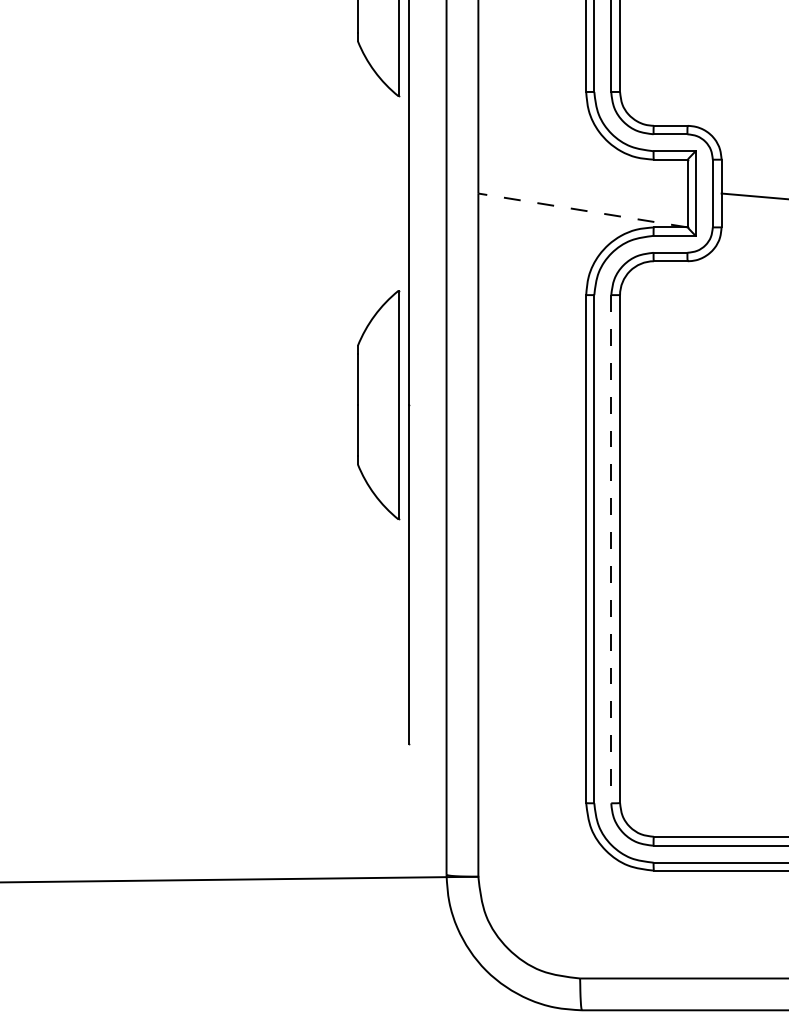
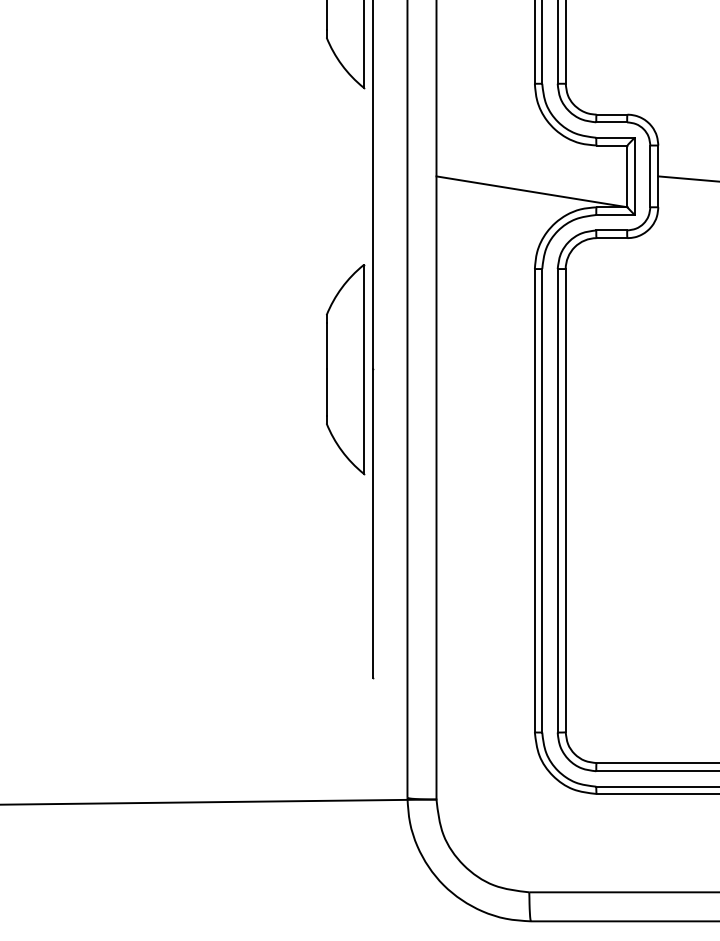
line: (582, 210) -> (531, 191), dashed -> solid
line: (611, 548) -> (557, 500), dashed -> solid

